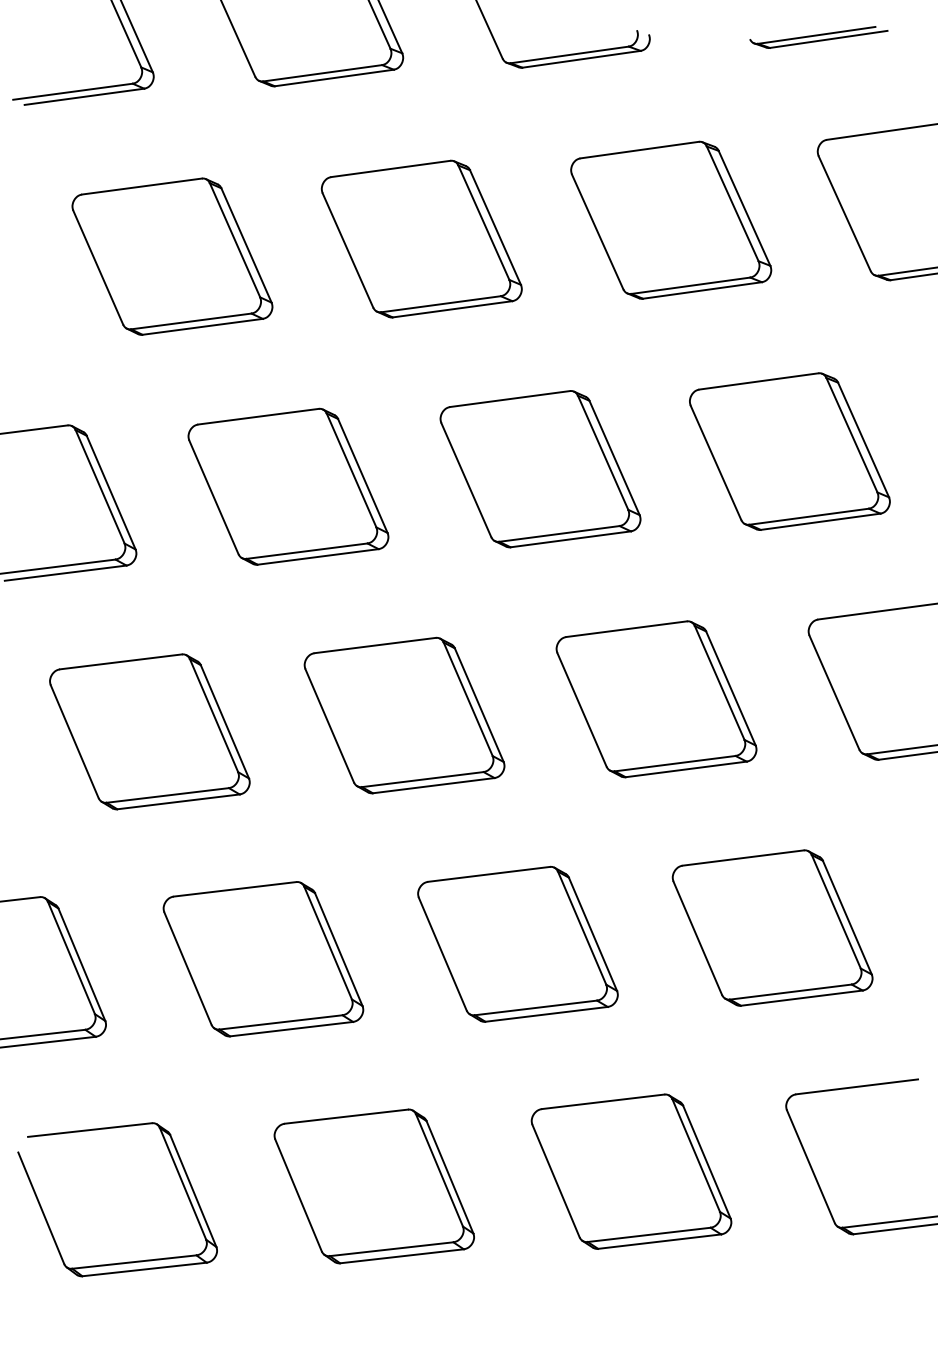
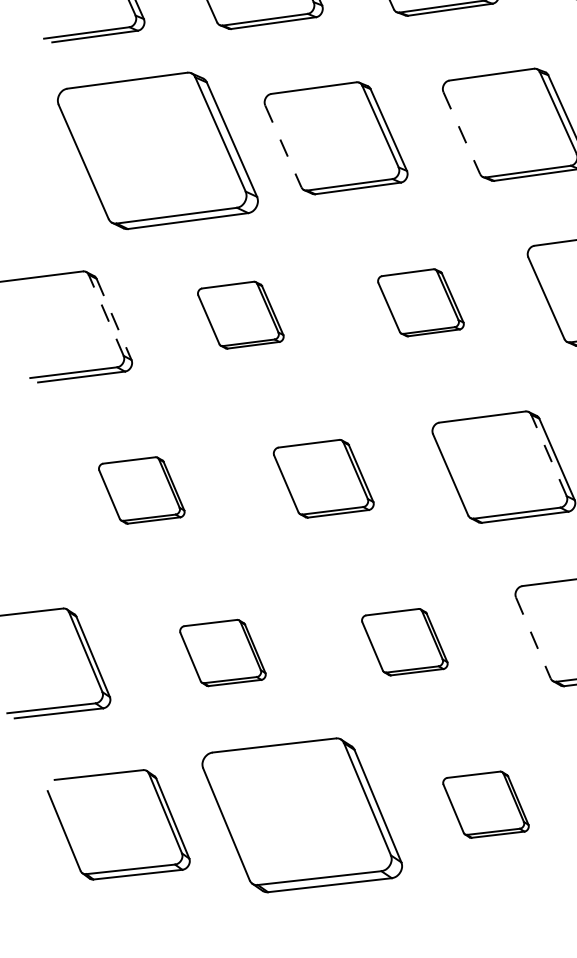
line: (597, 232) -> (461, 133), solid -> dashed
line: (348, 250) -> (283, 146), solid -> dashed
part: (172, 256) -> (157, 150), size x1.4
part: (540, 469) -> (420, 302), size x0.6
line: (100, 486) -> (106, 315), solid -> dashed
part: (288, 486) -> (240, 315), size x0.6
line: (111, 492) -> (114, 319), solid -> dashed
line: (719, 682) -> (548, 455), solid -> dashed
part: (404, 715) -> (323, 478), size x0.7
part: (149, 731) -> (141, 490), size x0.6
line: (697, 938) -> (533, 638), solid -> dashed
part: (517, 943) -> (404, 641), size x0.6
part: (263, 959) -> (222, 653), size x0.6
part: (631, 1171) -> (485, 804), size x0.6
part: (373, 1186) -> (301, 815), size x1.4

